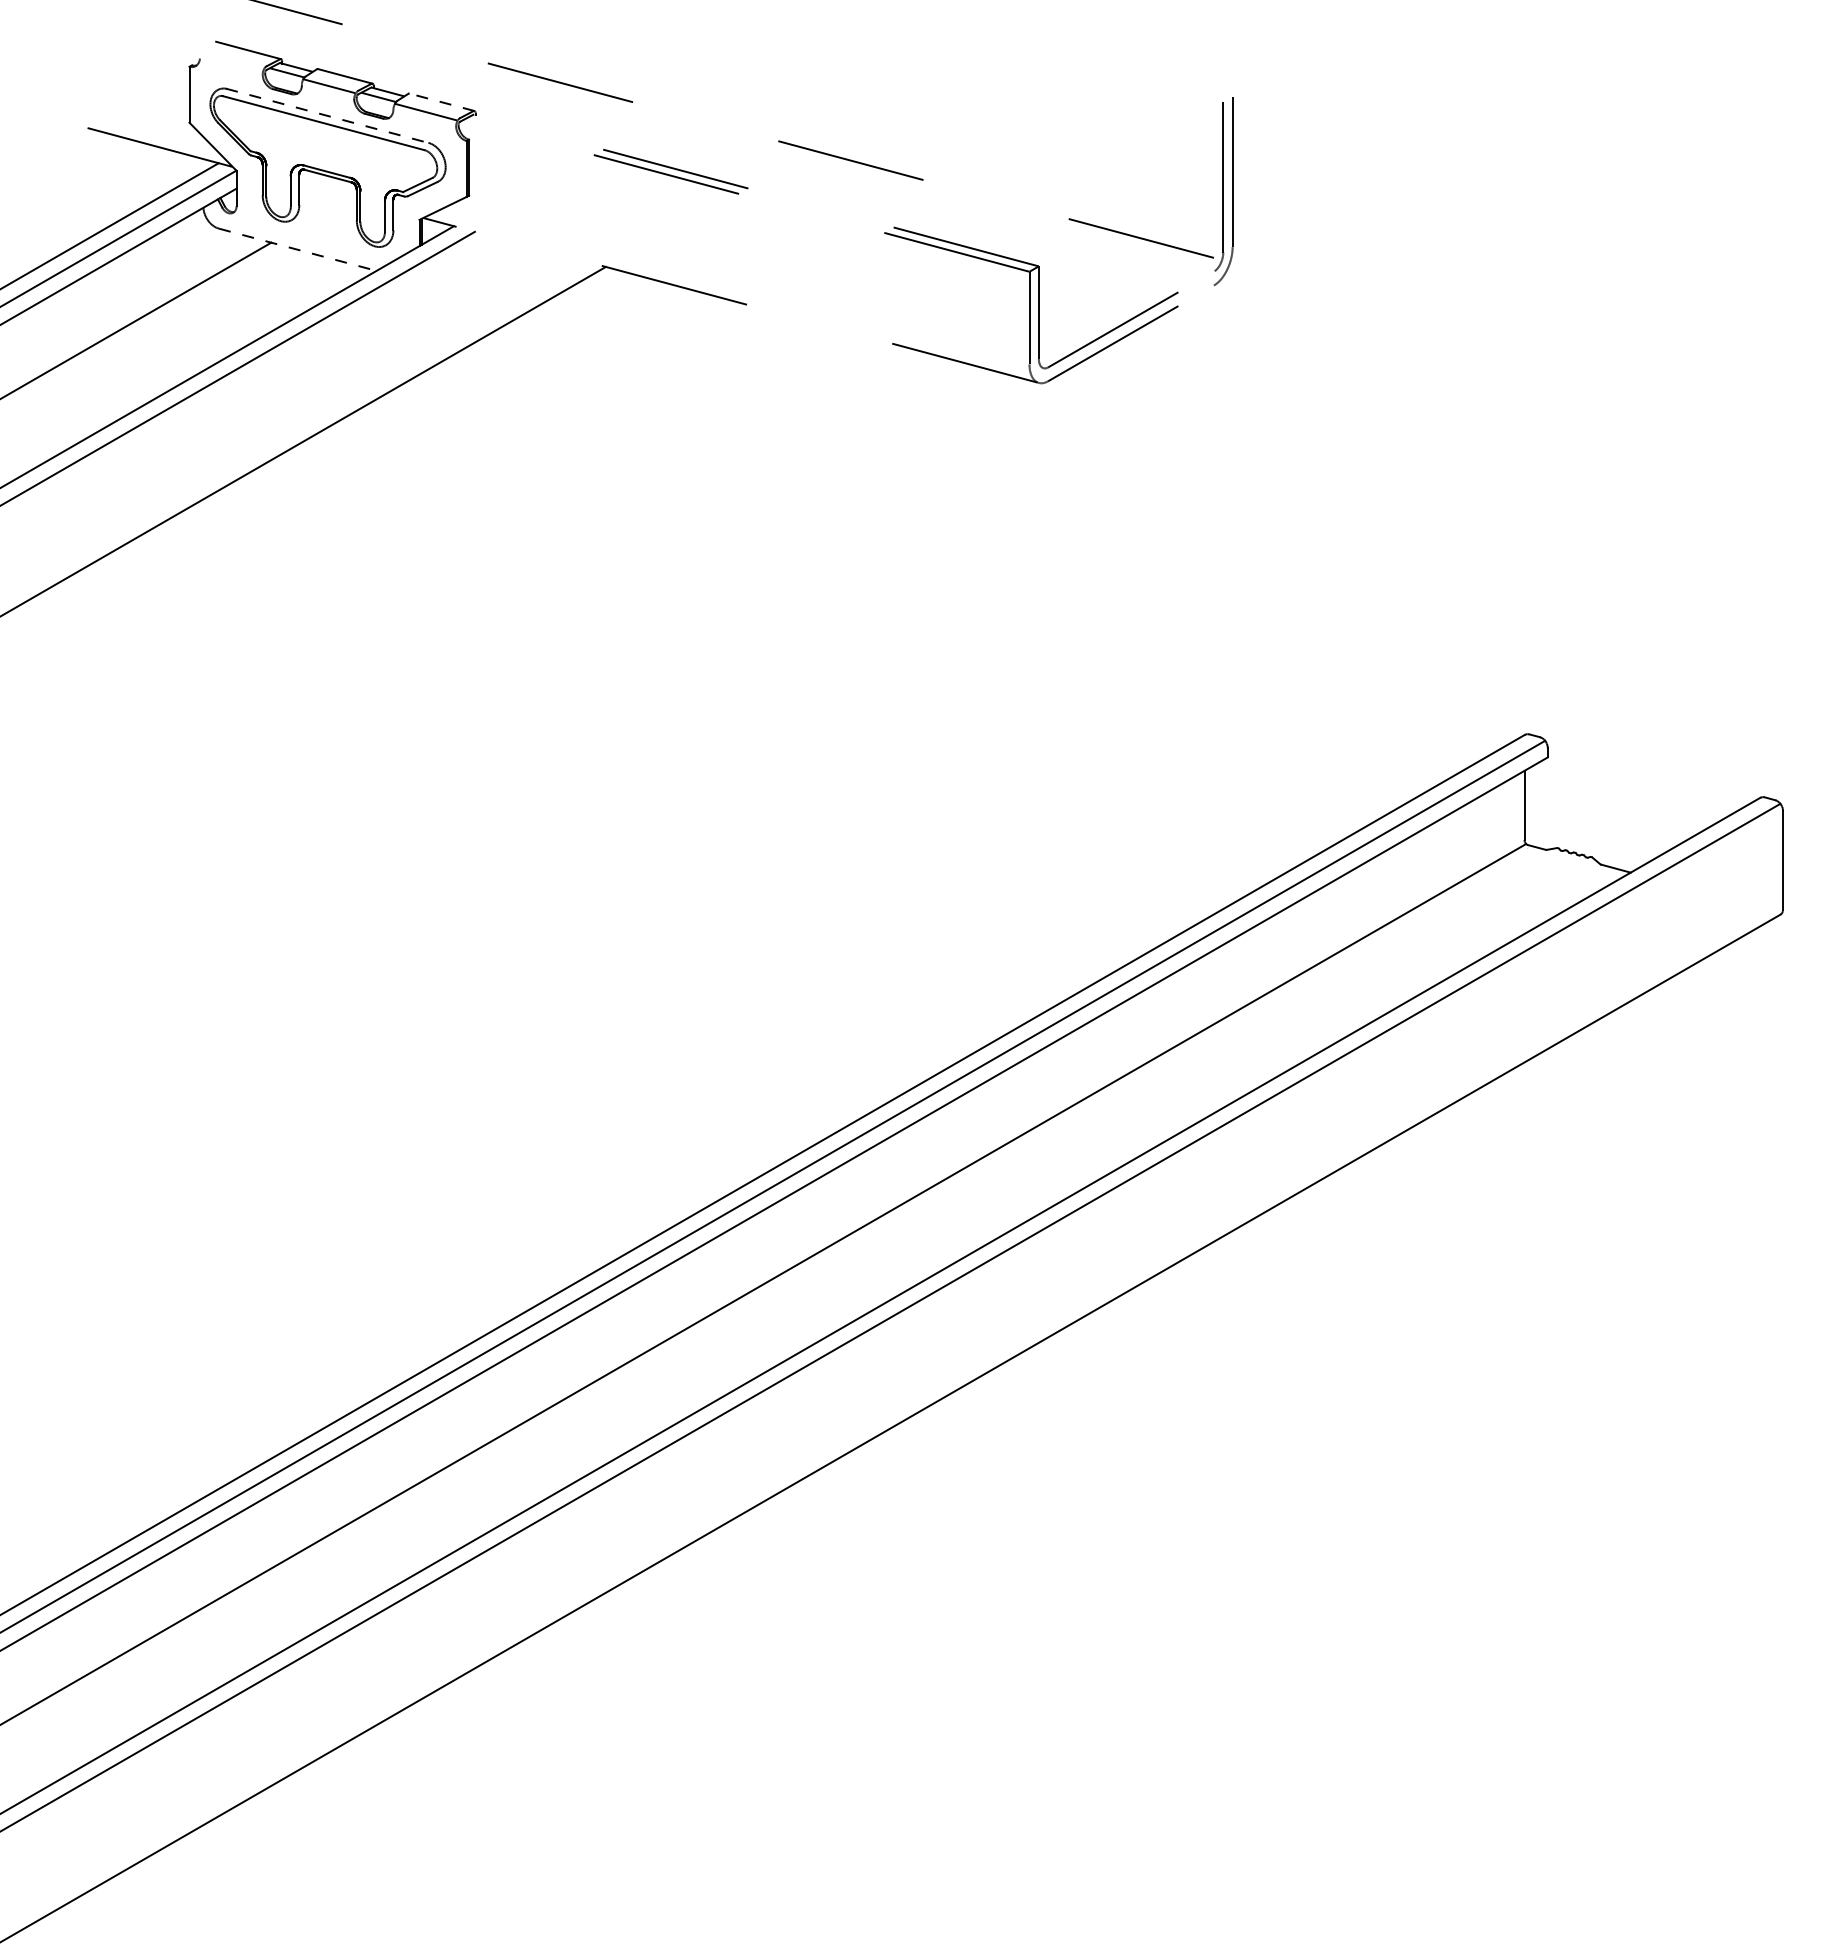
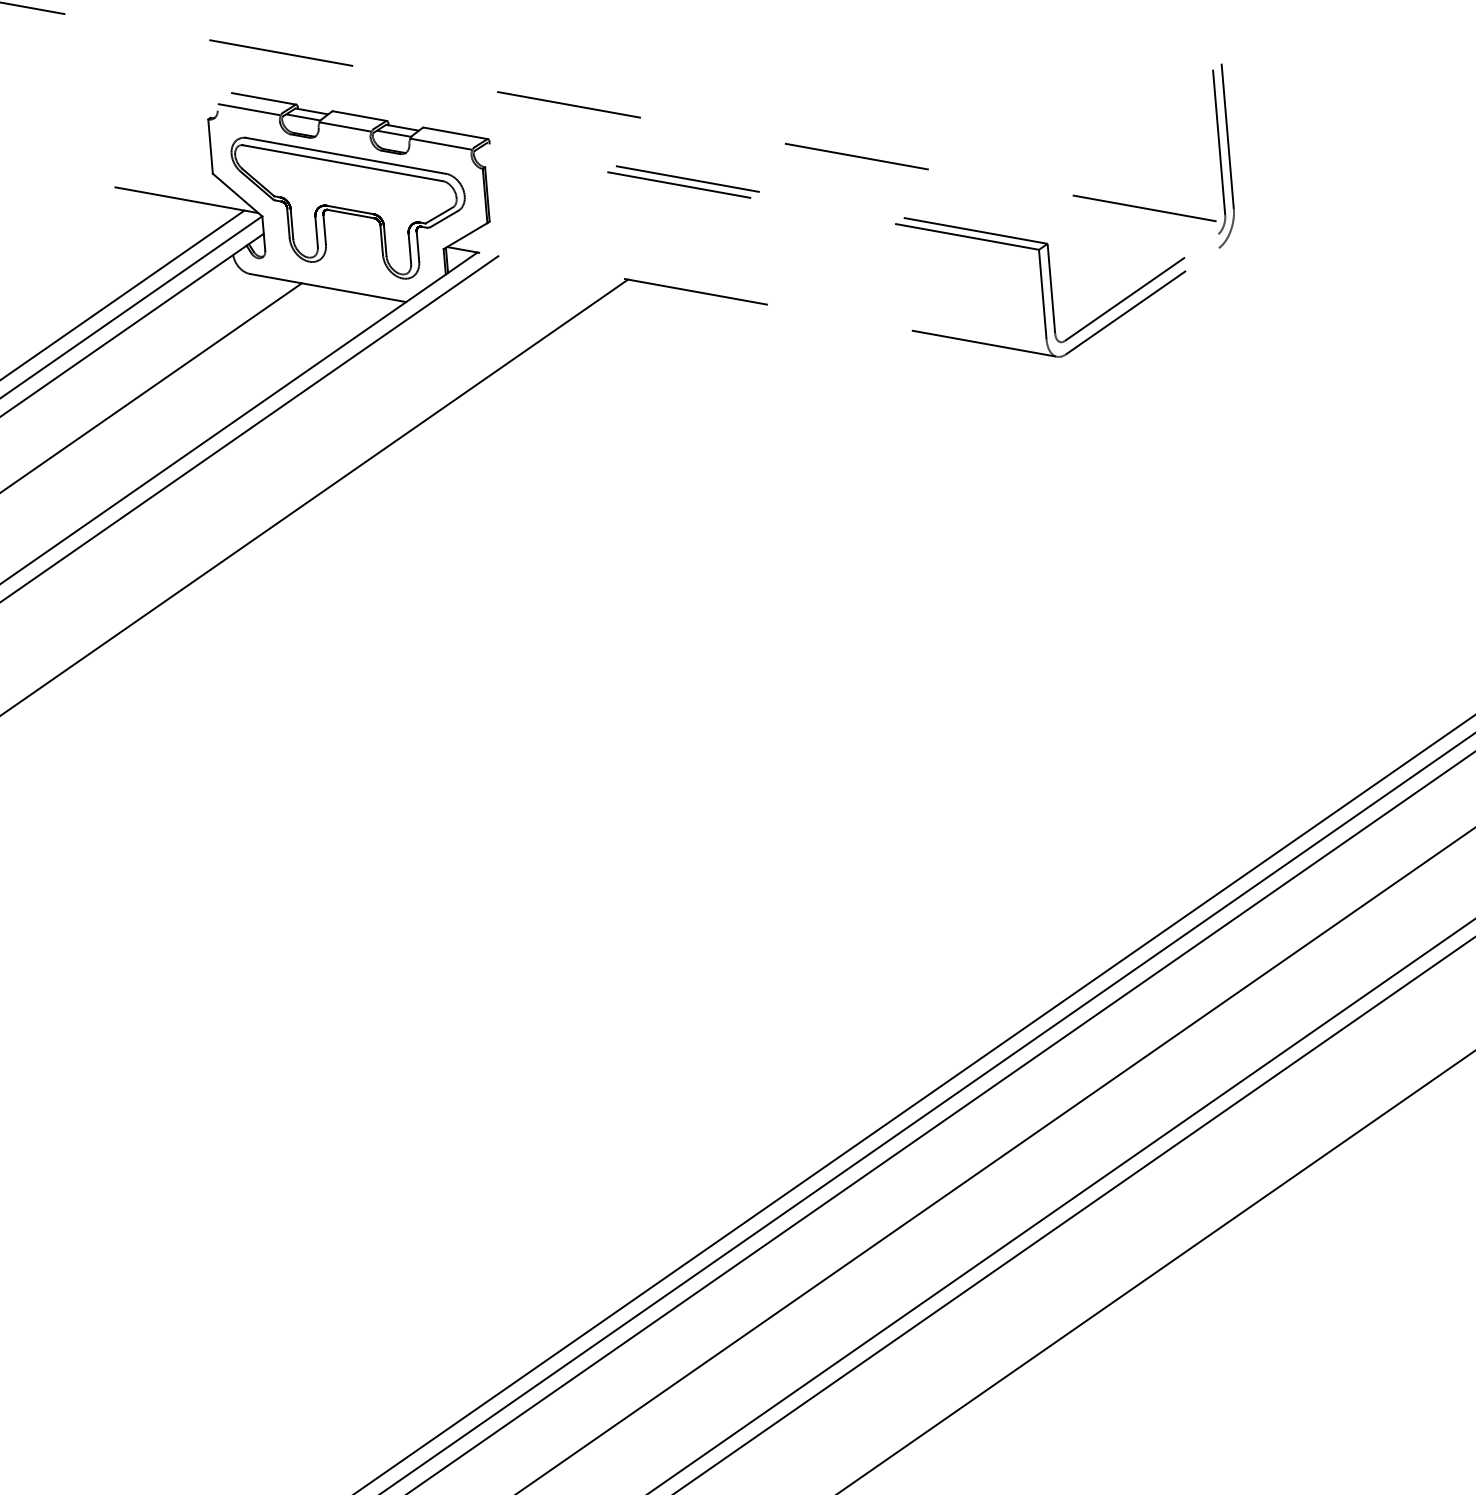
line: (231, 60) -> (248, 110), added
line: (442, 102) -> (456, 133), dashed -> solid
line: (327, 115) -> (345, 155), dashed -> solid
line: (297, 249) -> (327, 287), dashed -> solid

